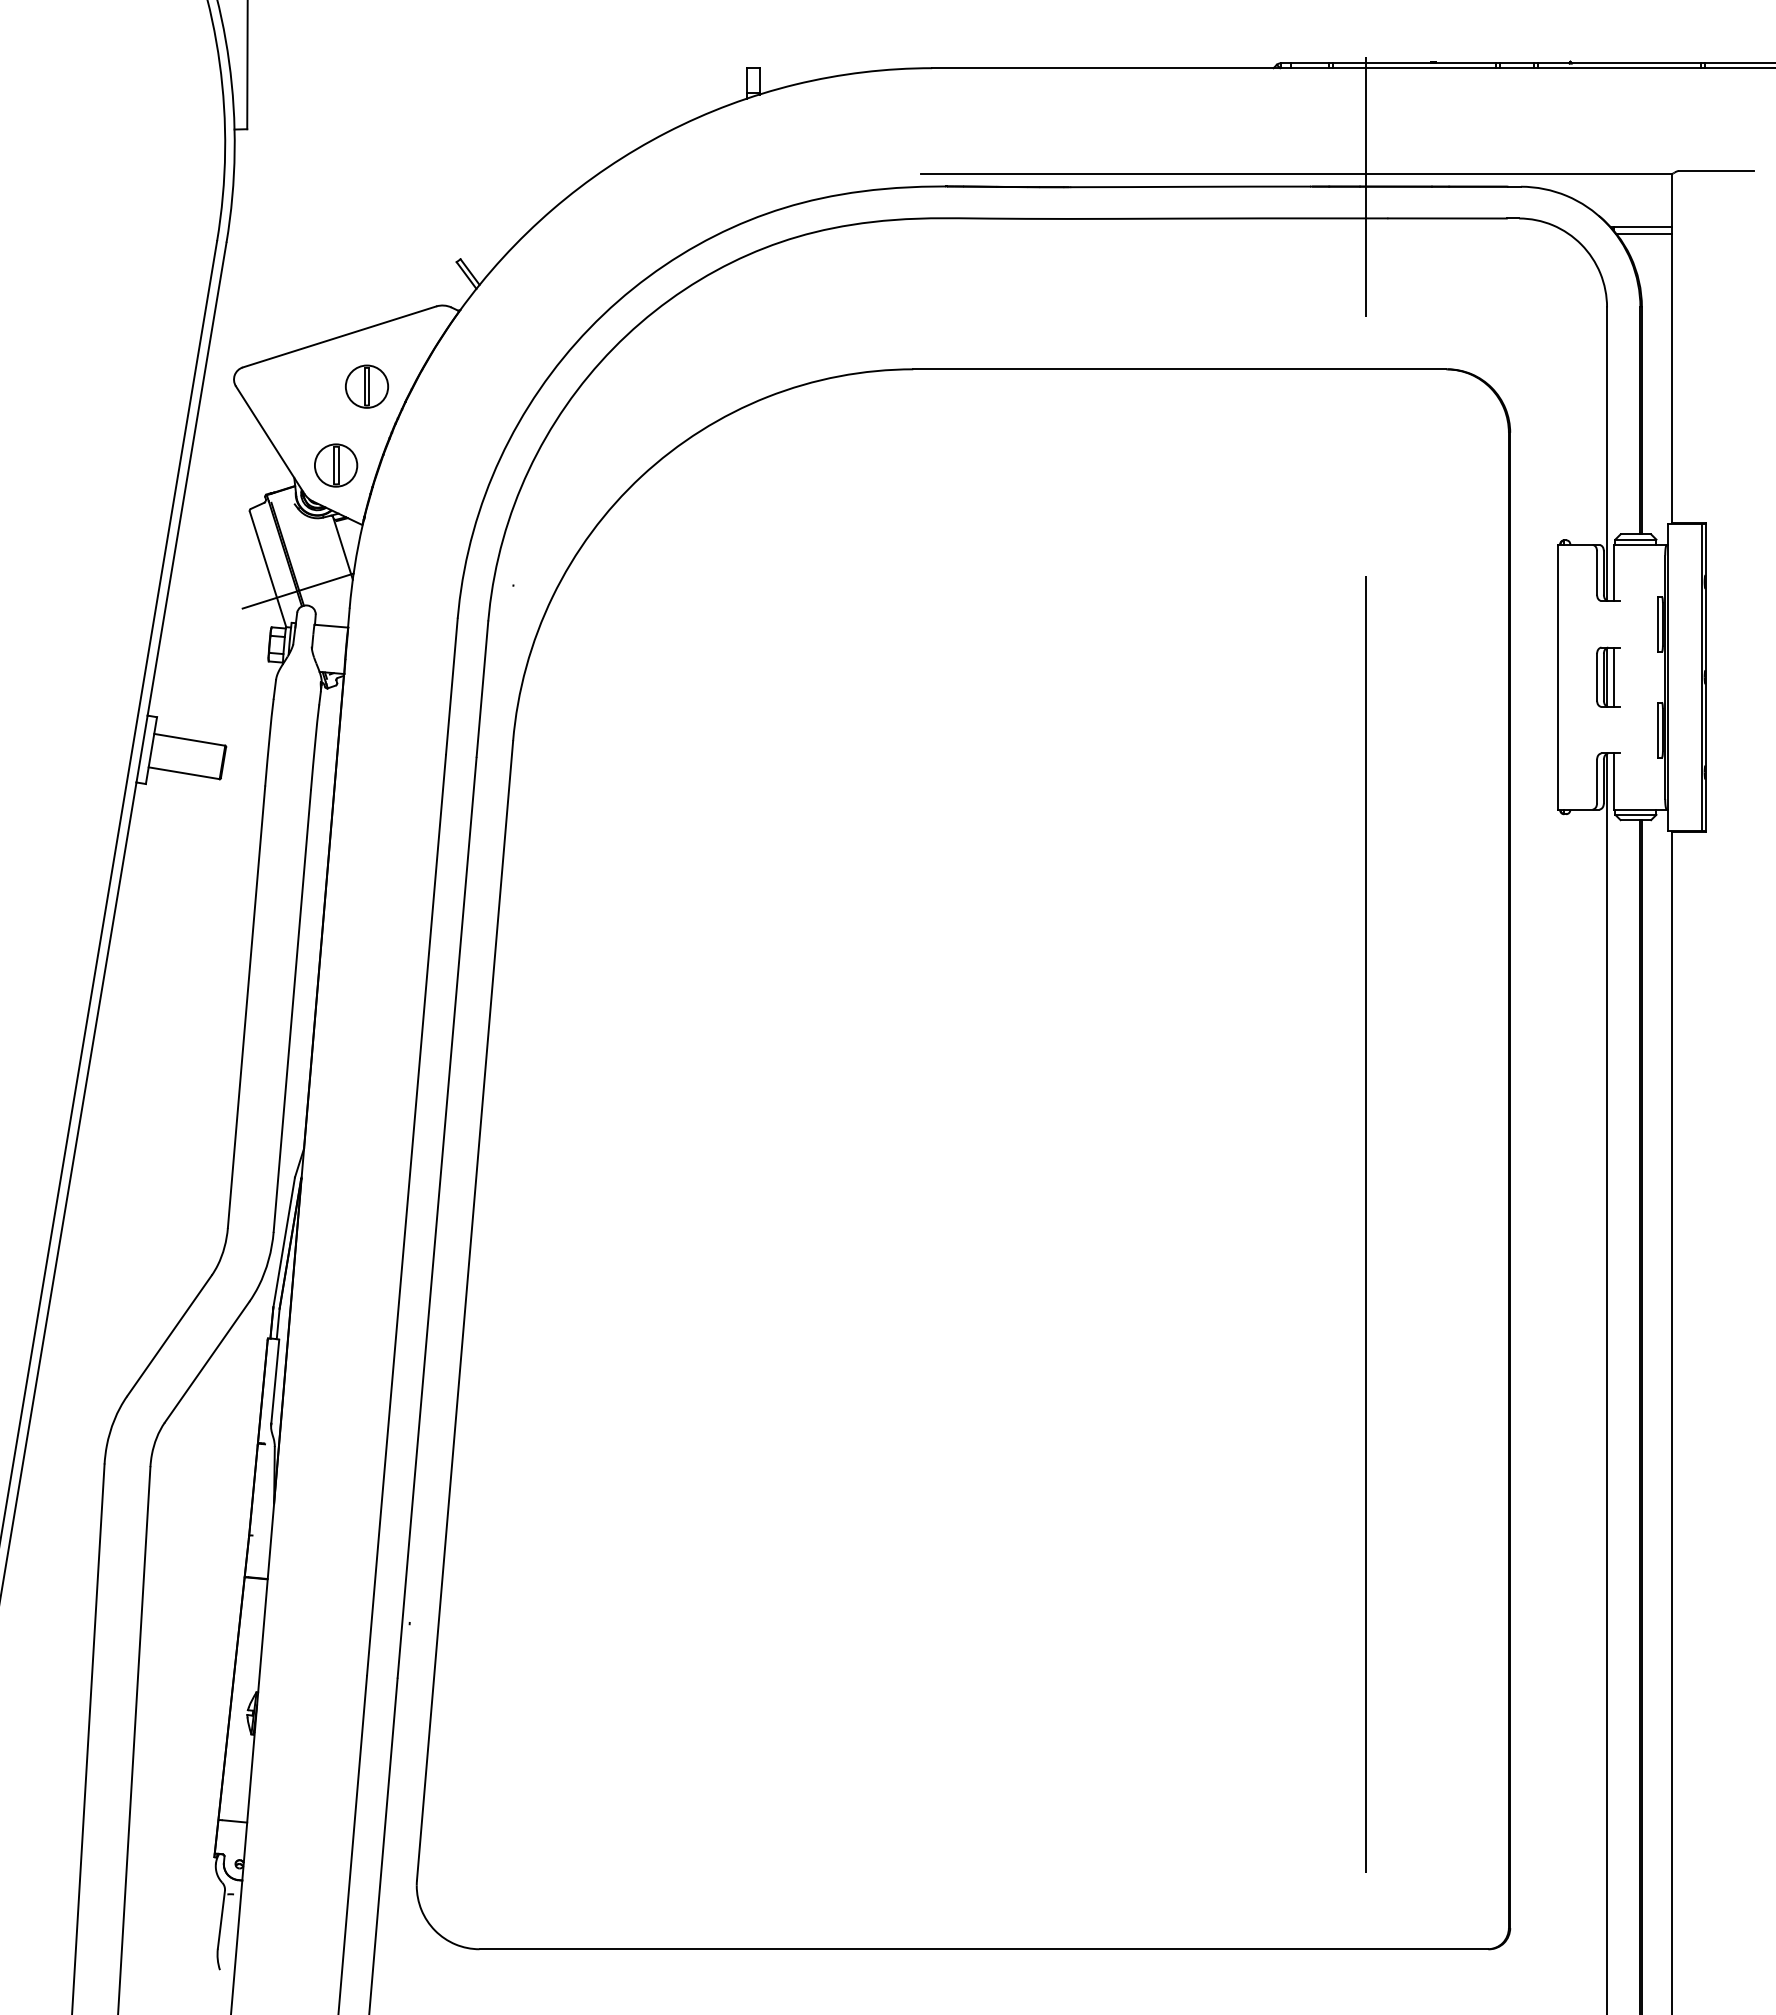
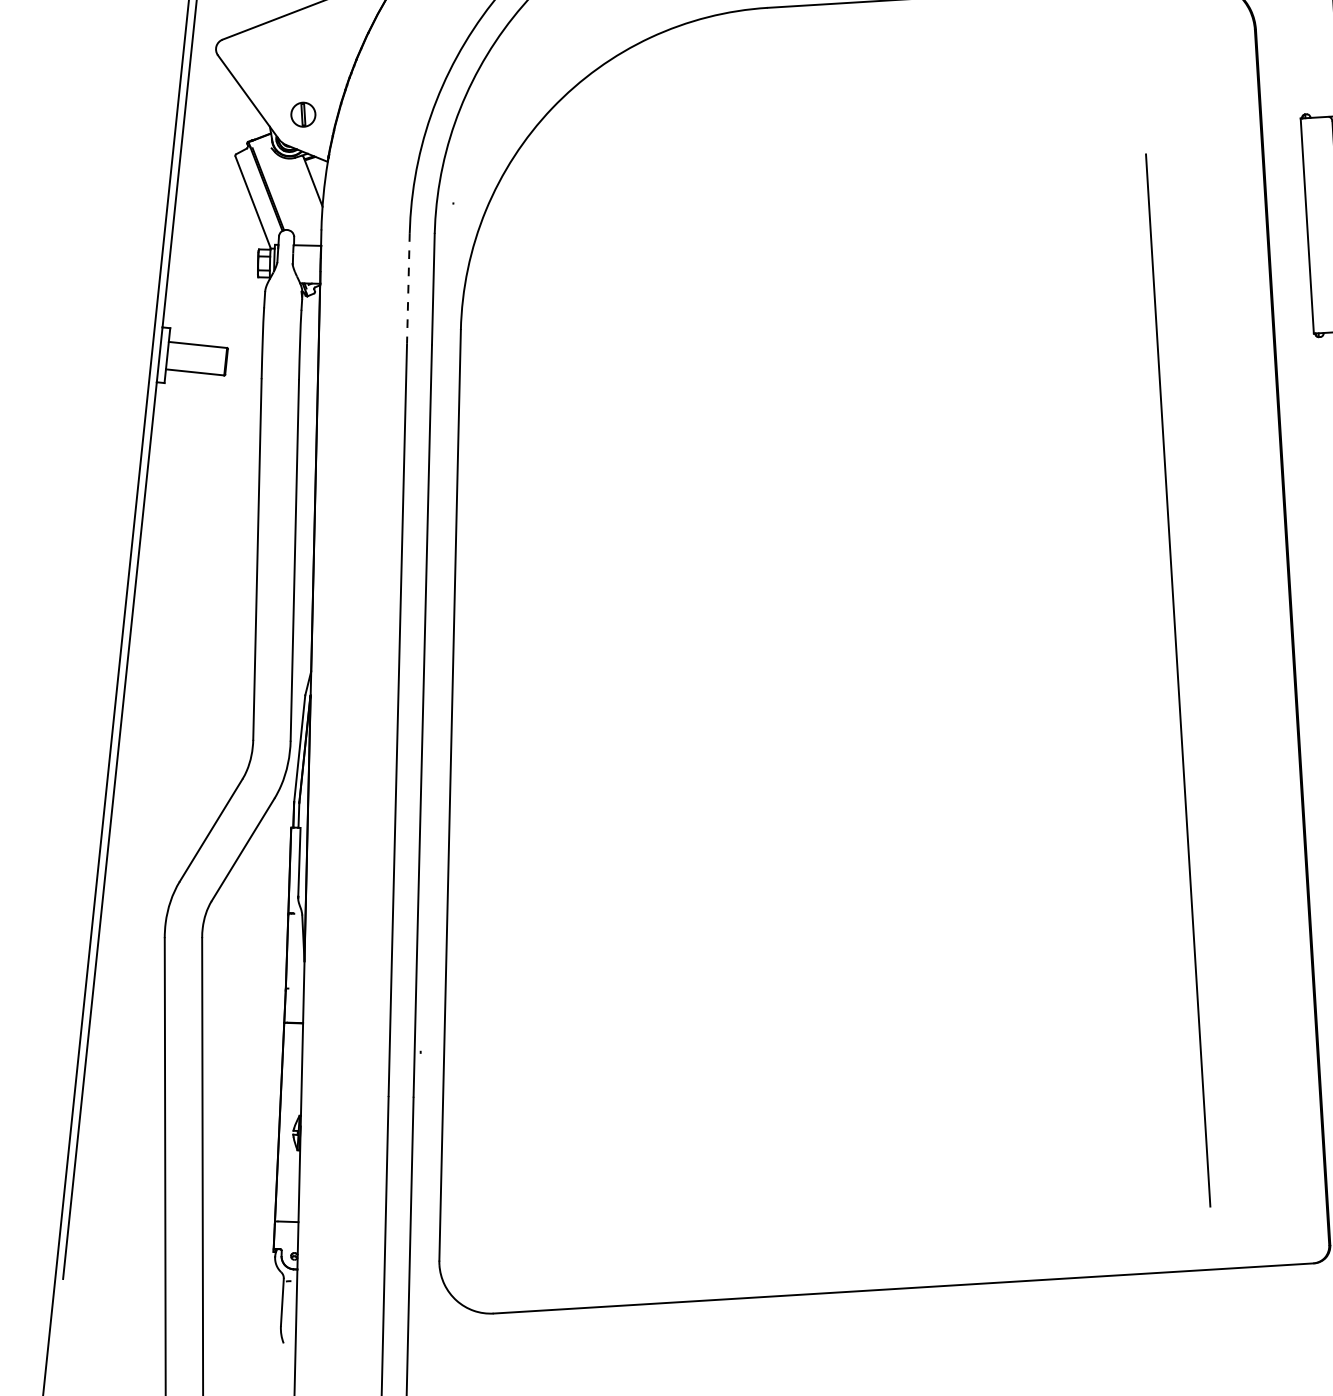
part: (367, 386) -> (324, 48), removed
part: (336, 465) -> (303, 114), size x0.7
line: (297, 590) -> (278, 218), removed
line: (451, 686) -> (408, 288), solid -> dashed

